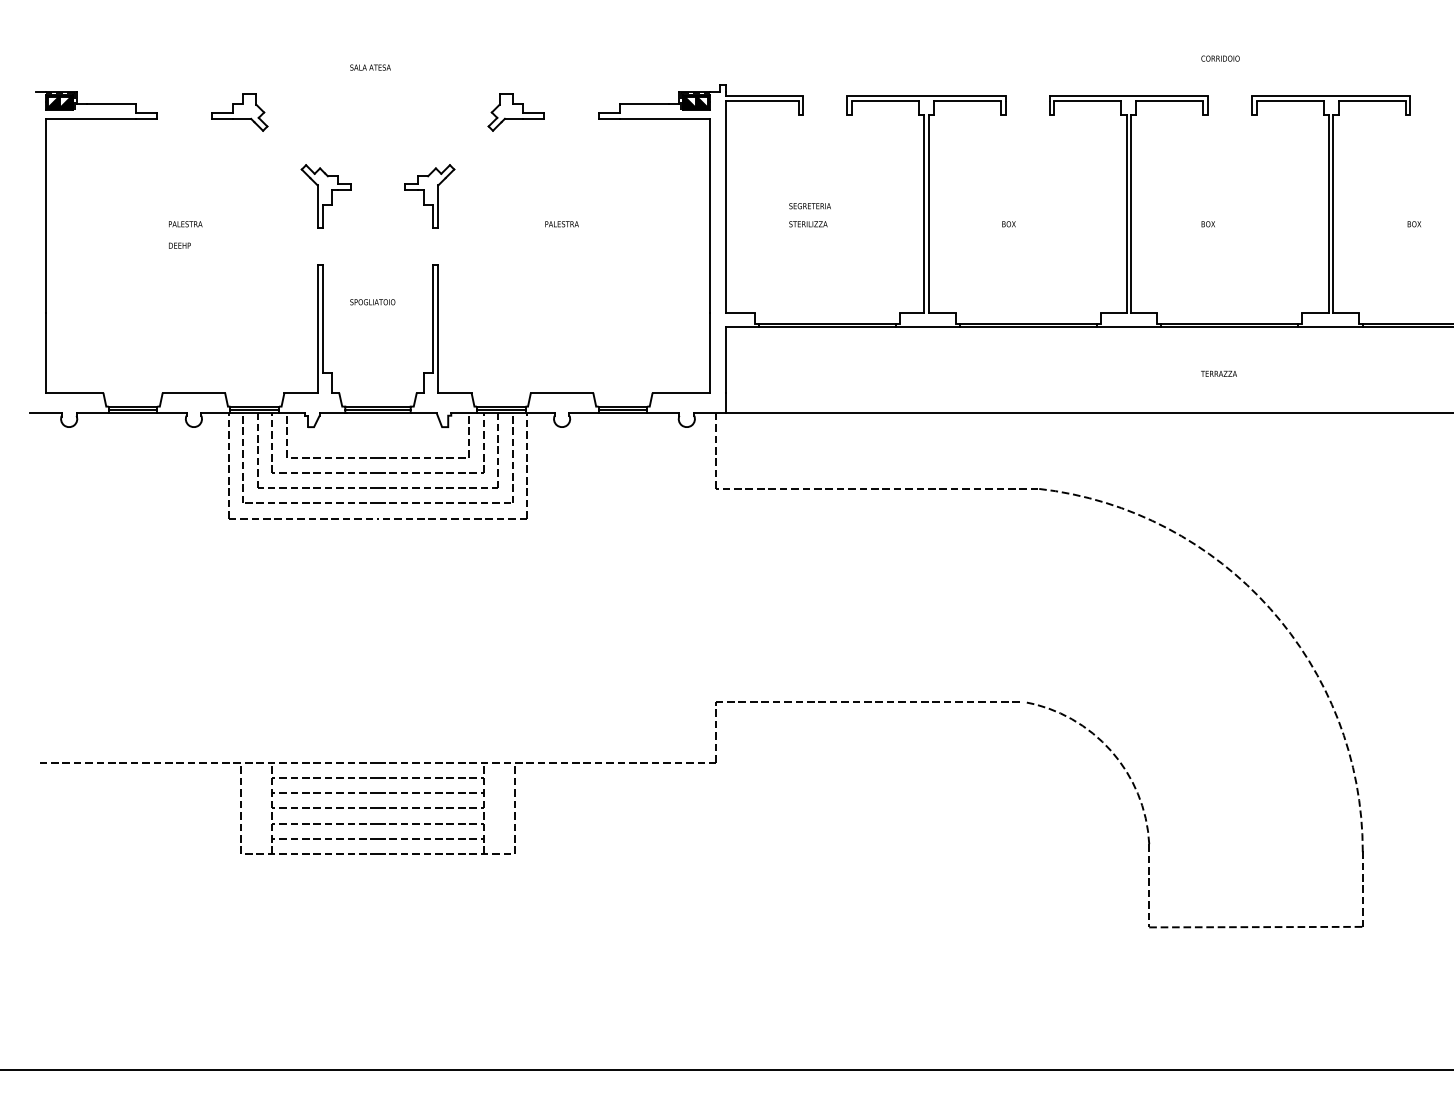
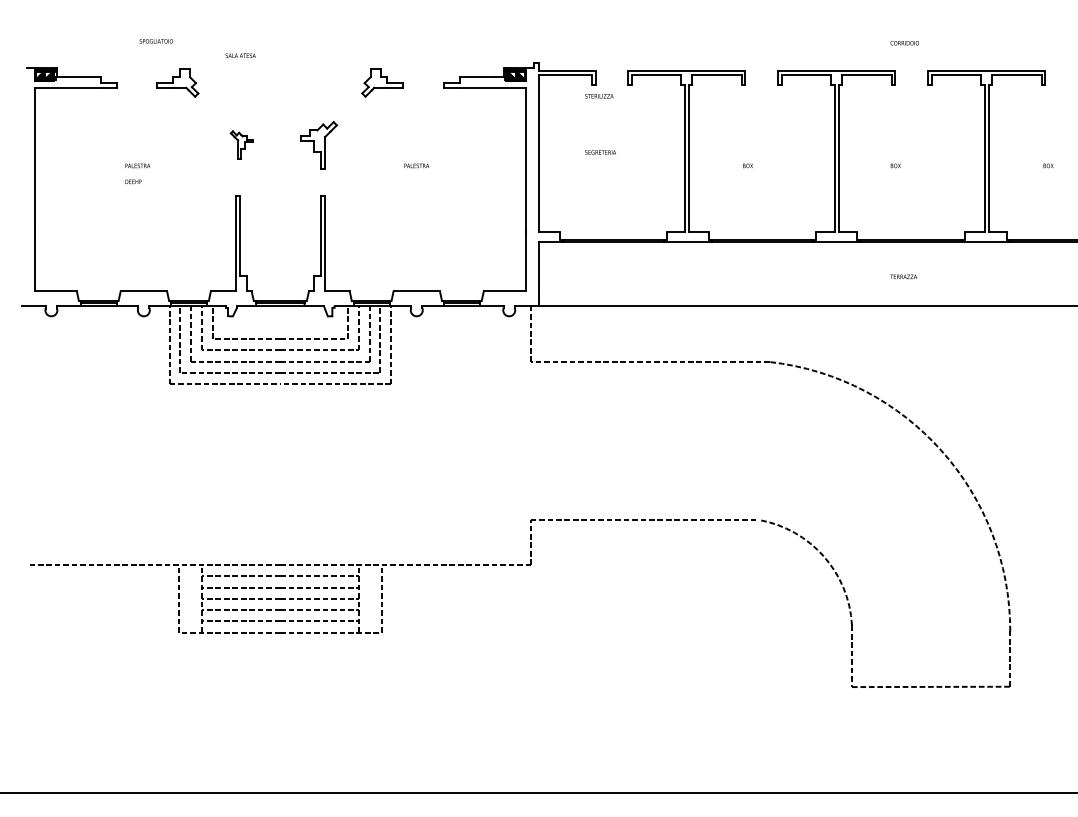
text: (370, 67) -> (240, 55), moved
part: (325, 196) -> (241, 145), size x0.6
text: (808, 224) -> (599, 96), moved
text: (372, 302) -> (156, 41), moved

